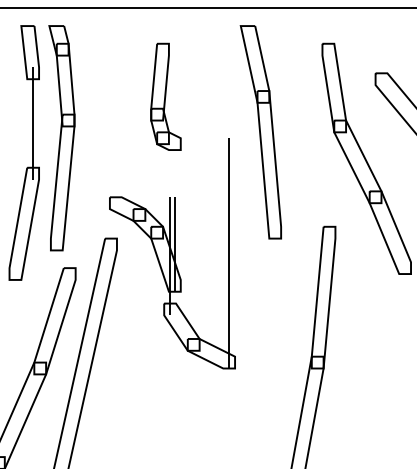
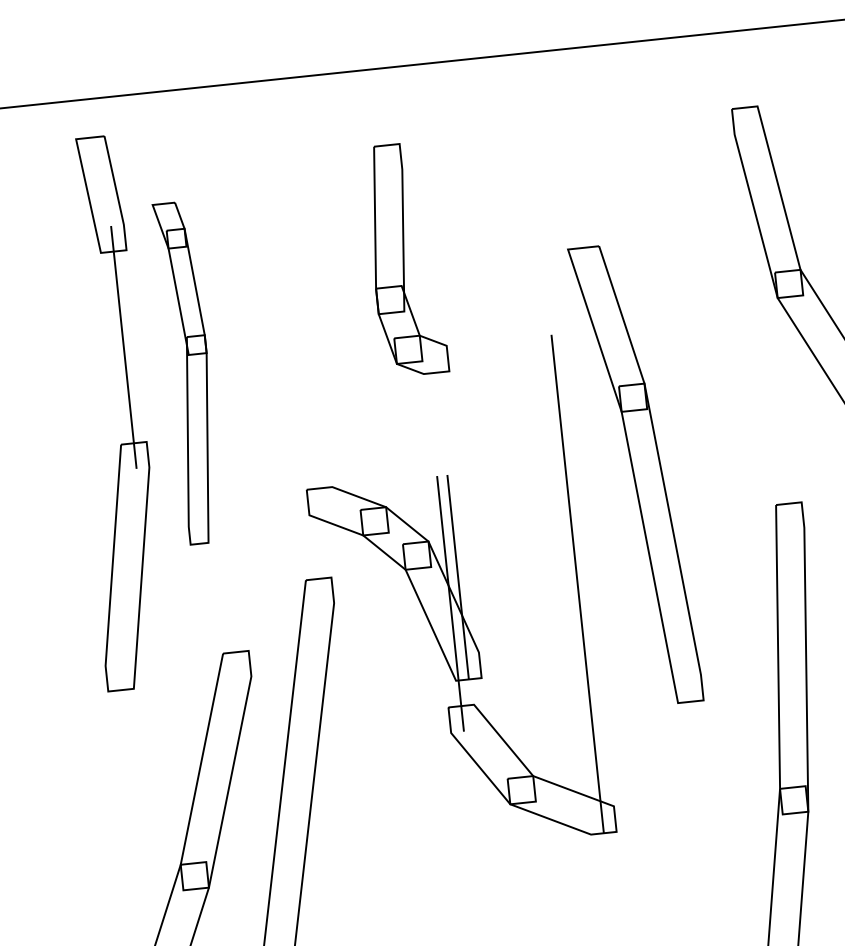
part: (260, 132) -> (634, 475), moved
part: (61, 138) -> (188, 373), size x0.7

